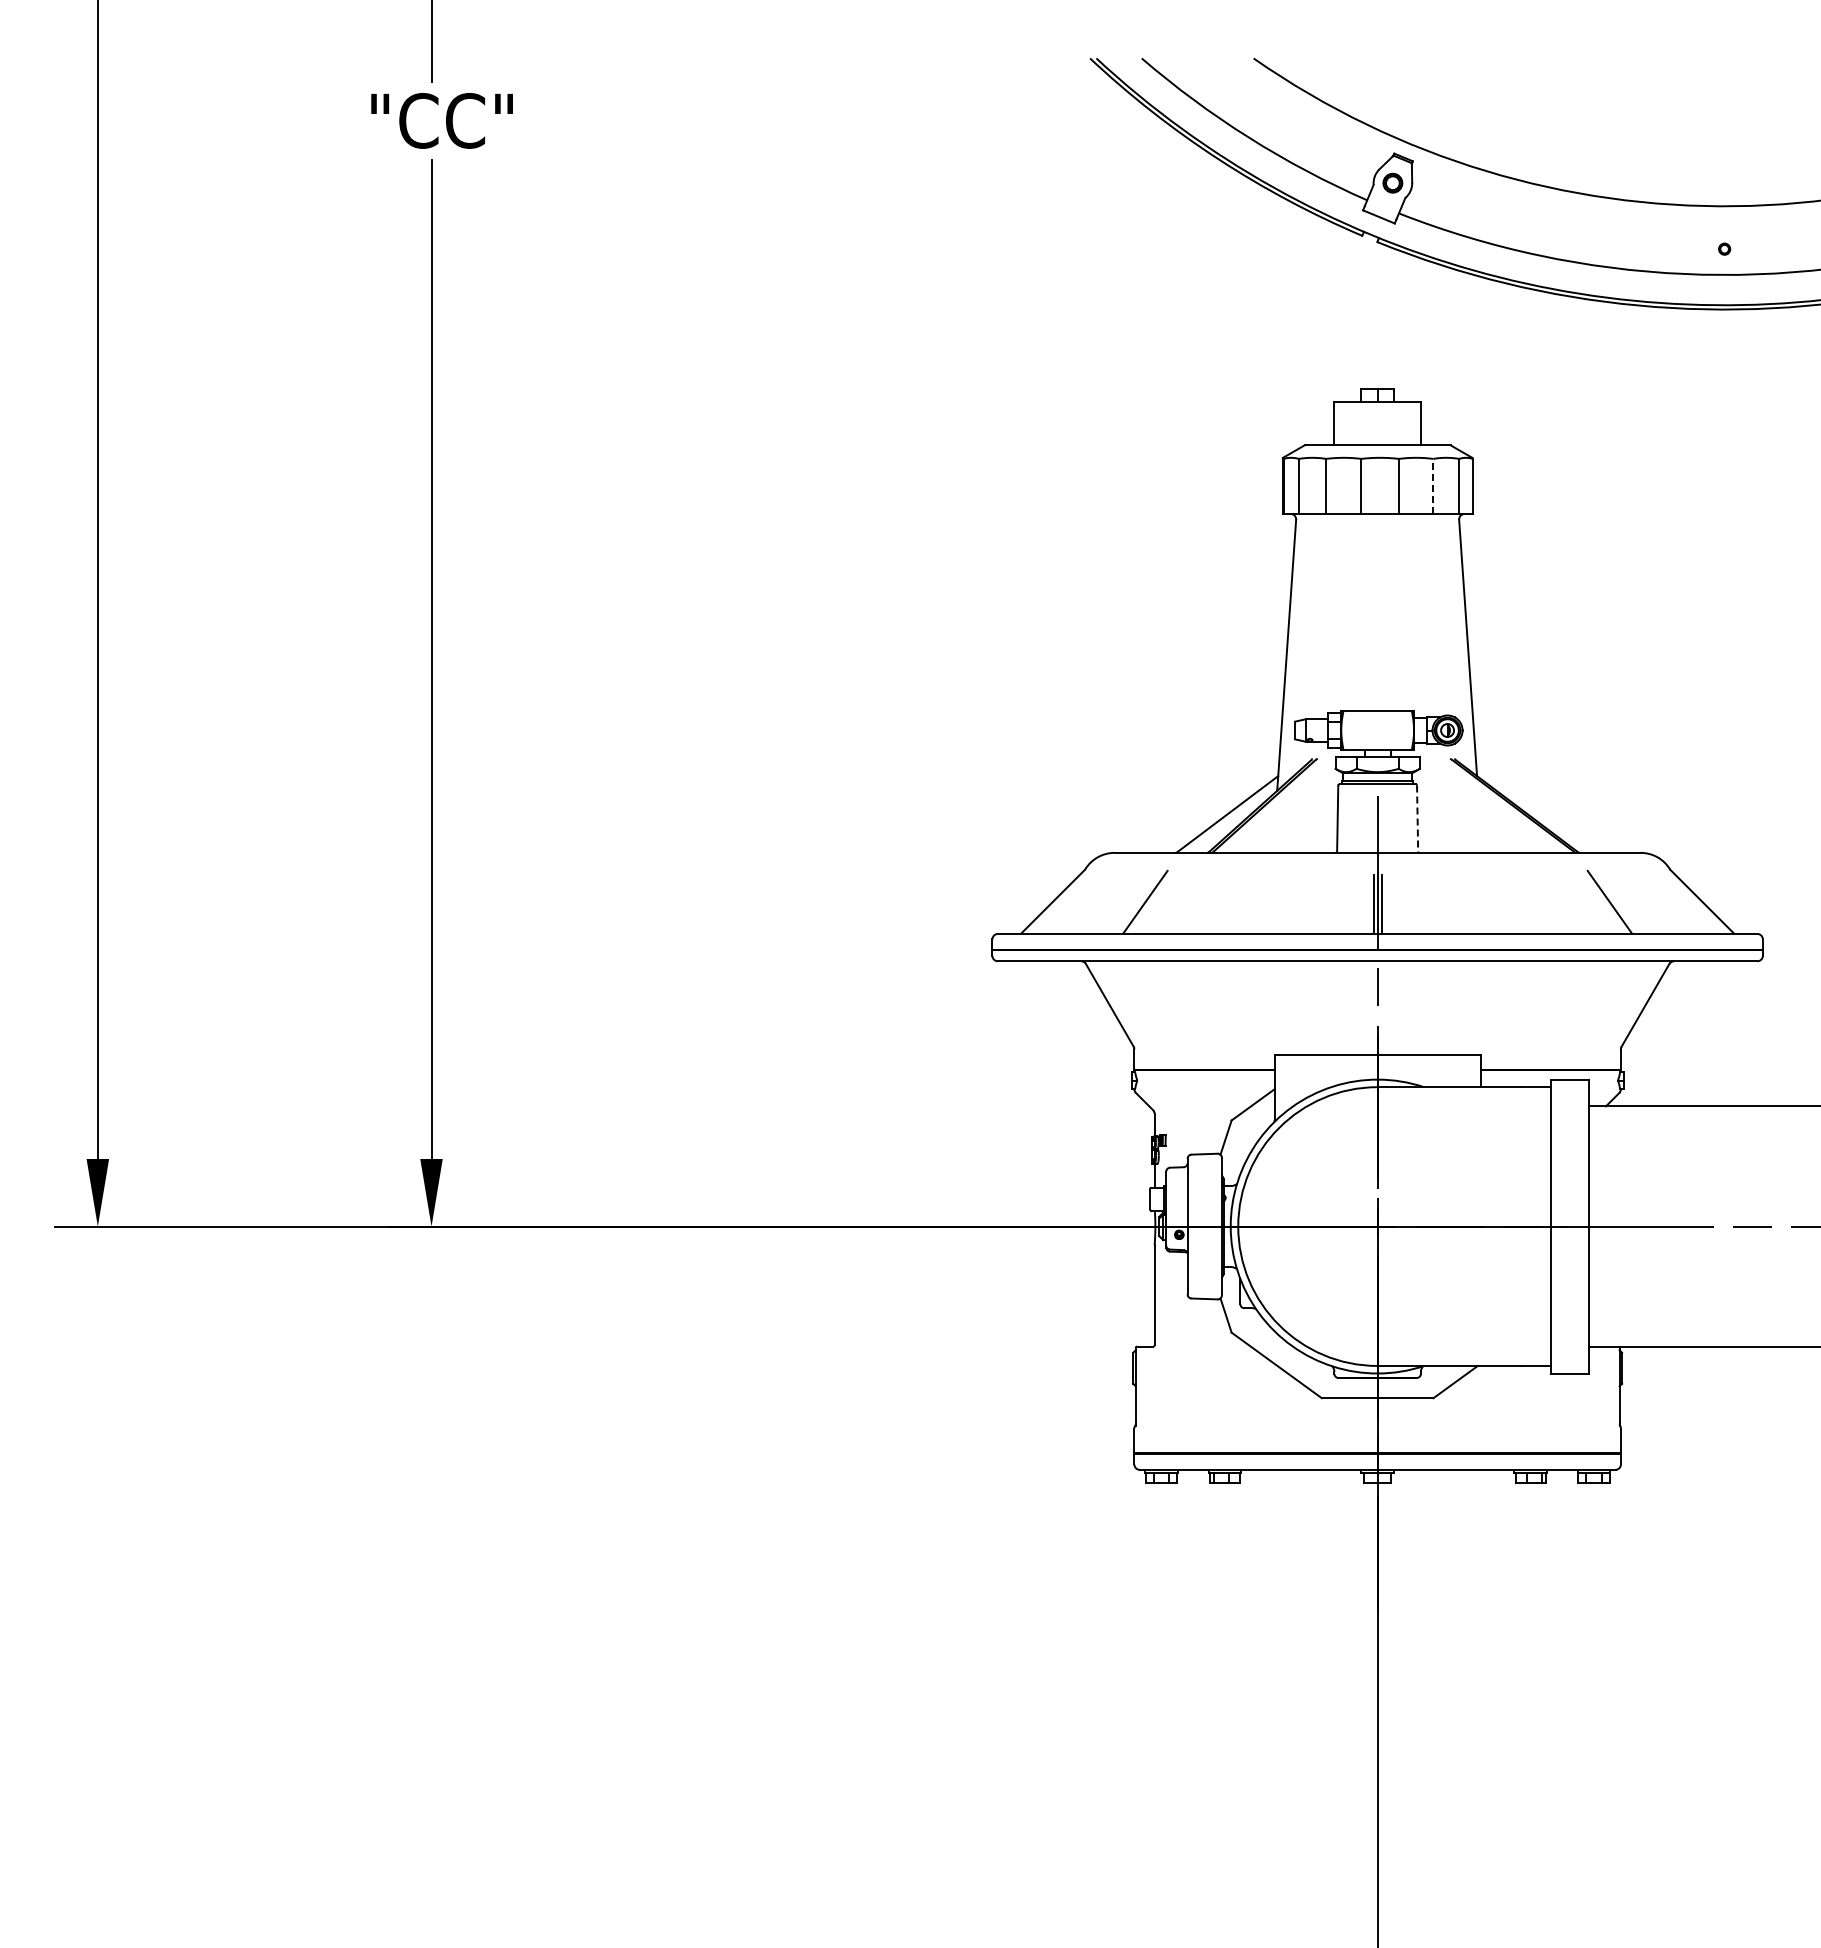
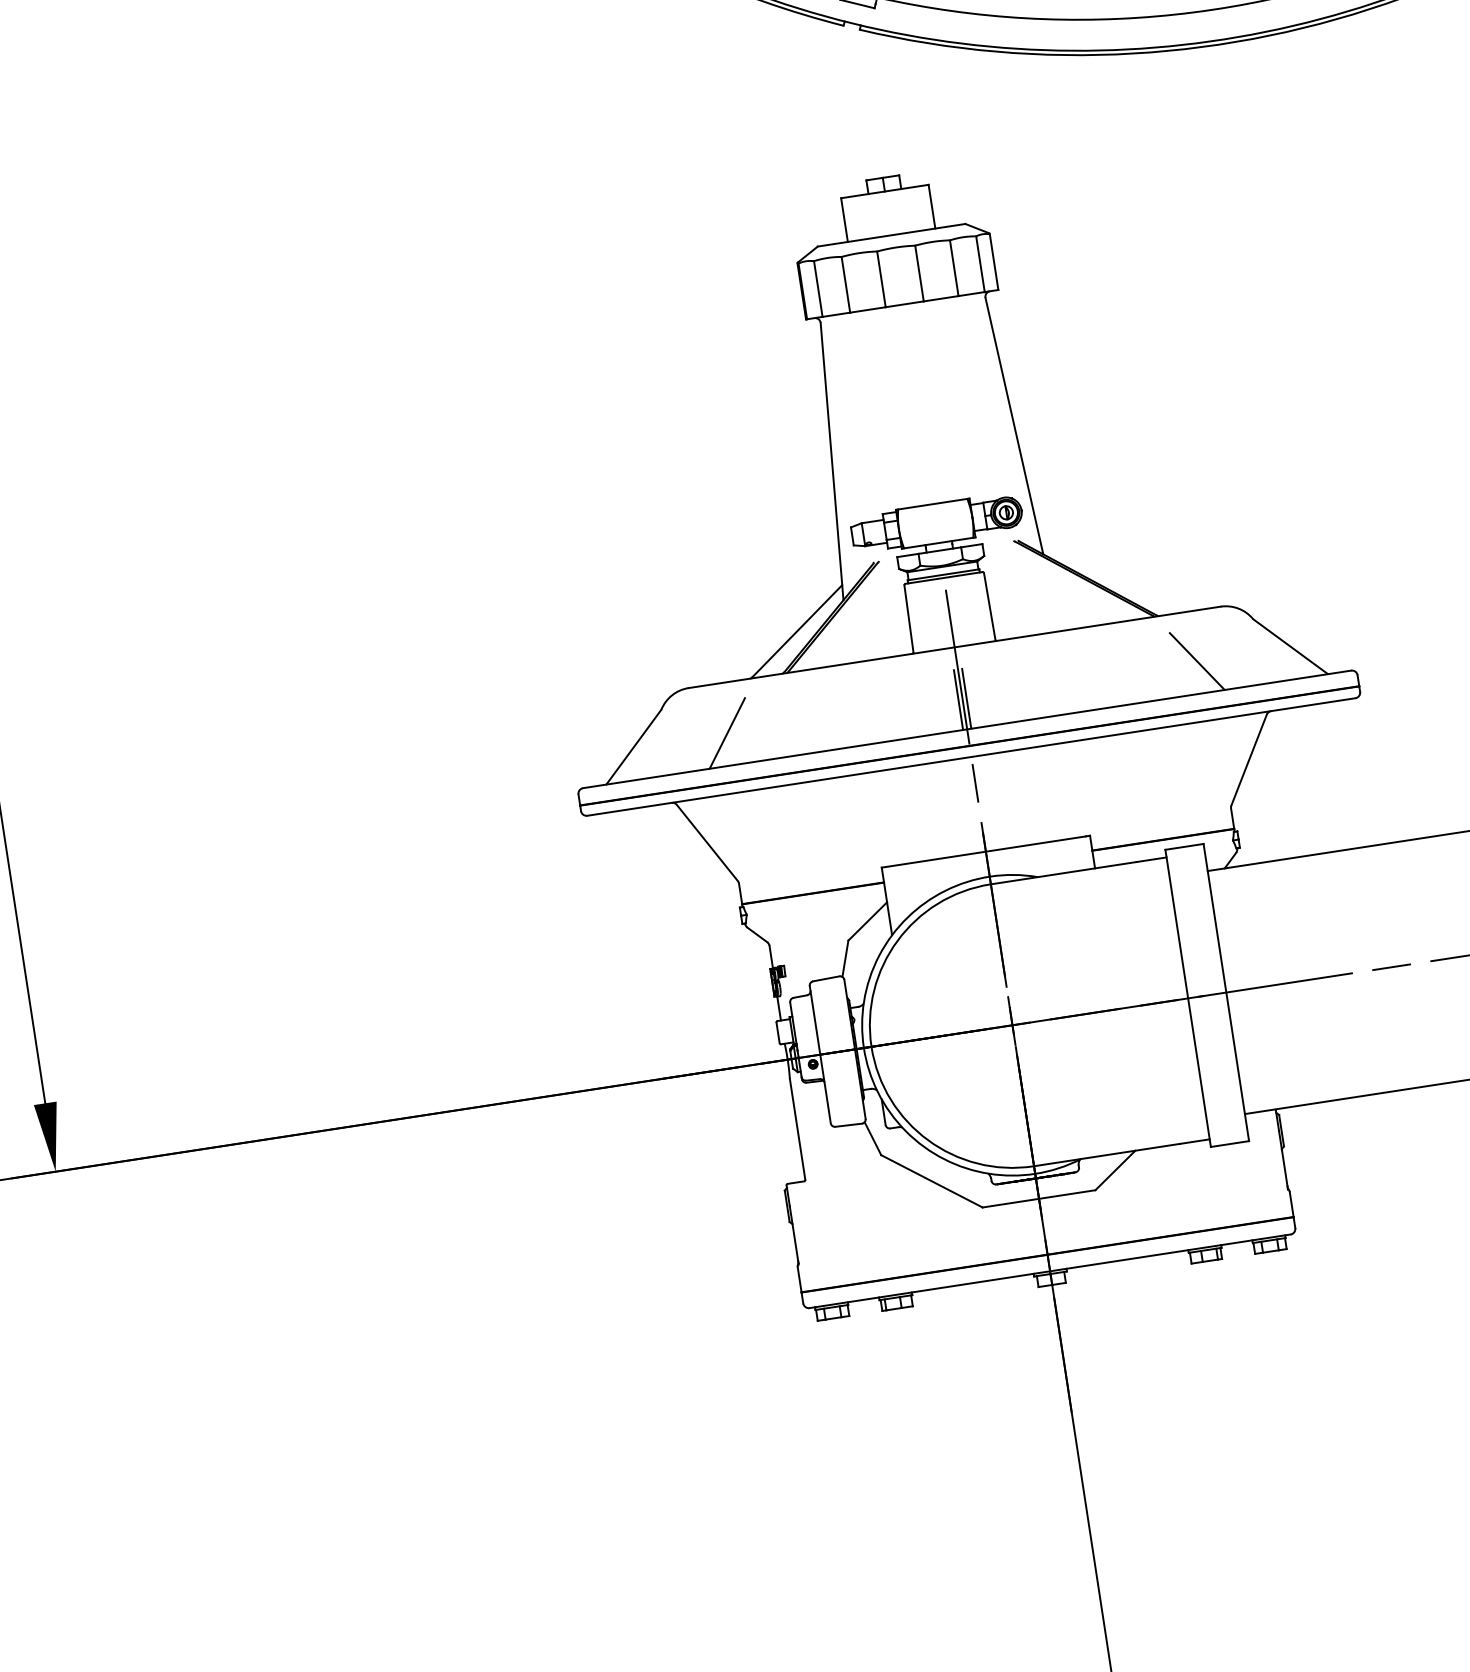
line: (1433, 486) -> (954, 268), dashed -> solid
line: (1417, 819) -> (989, 607), dashed -> solid

